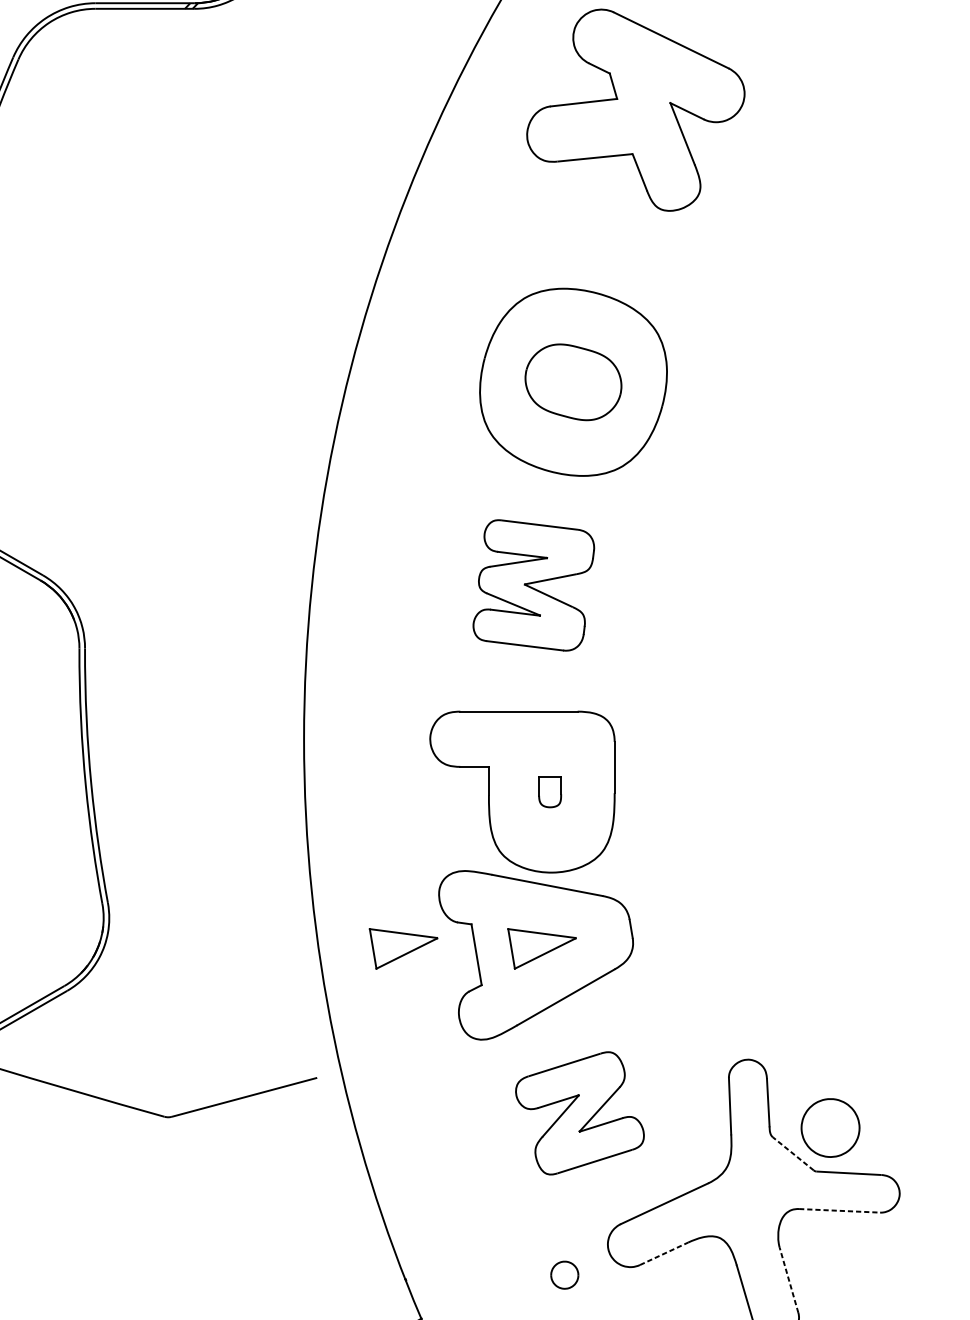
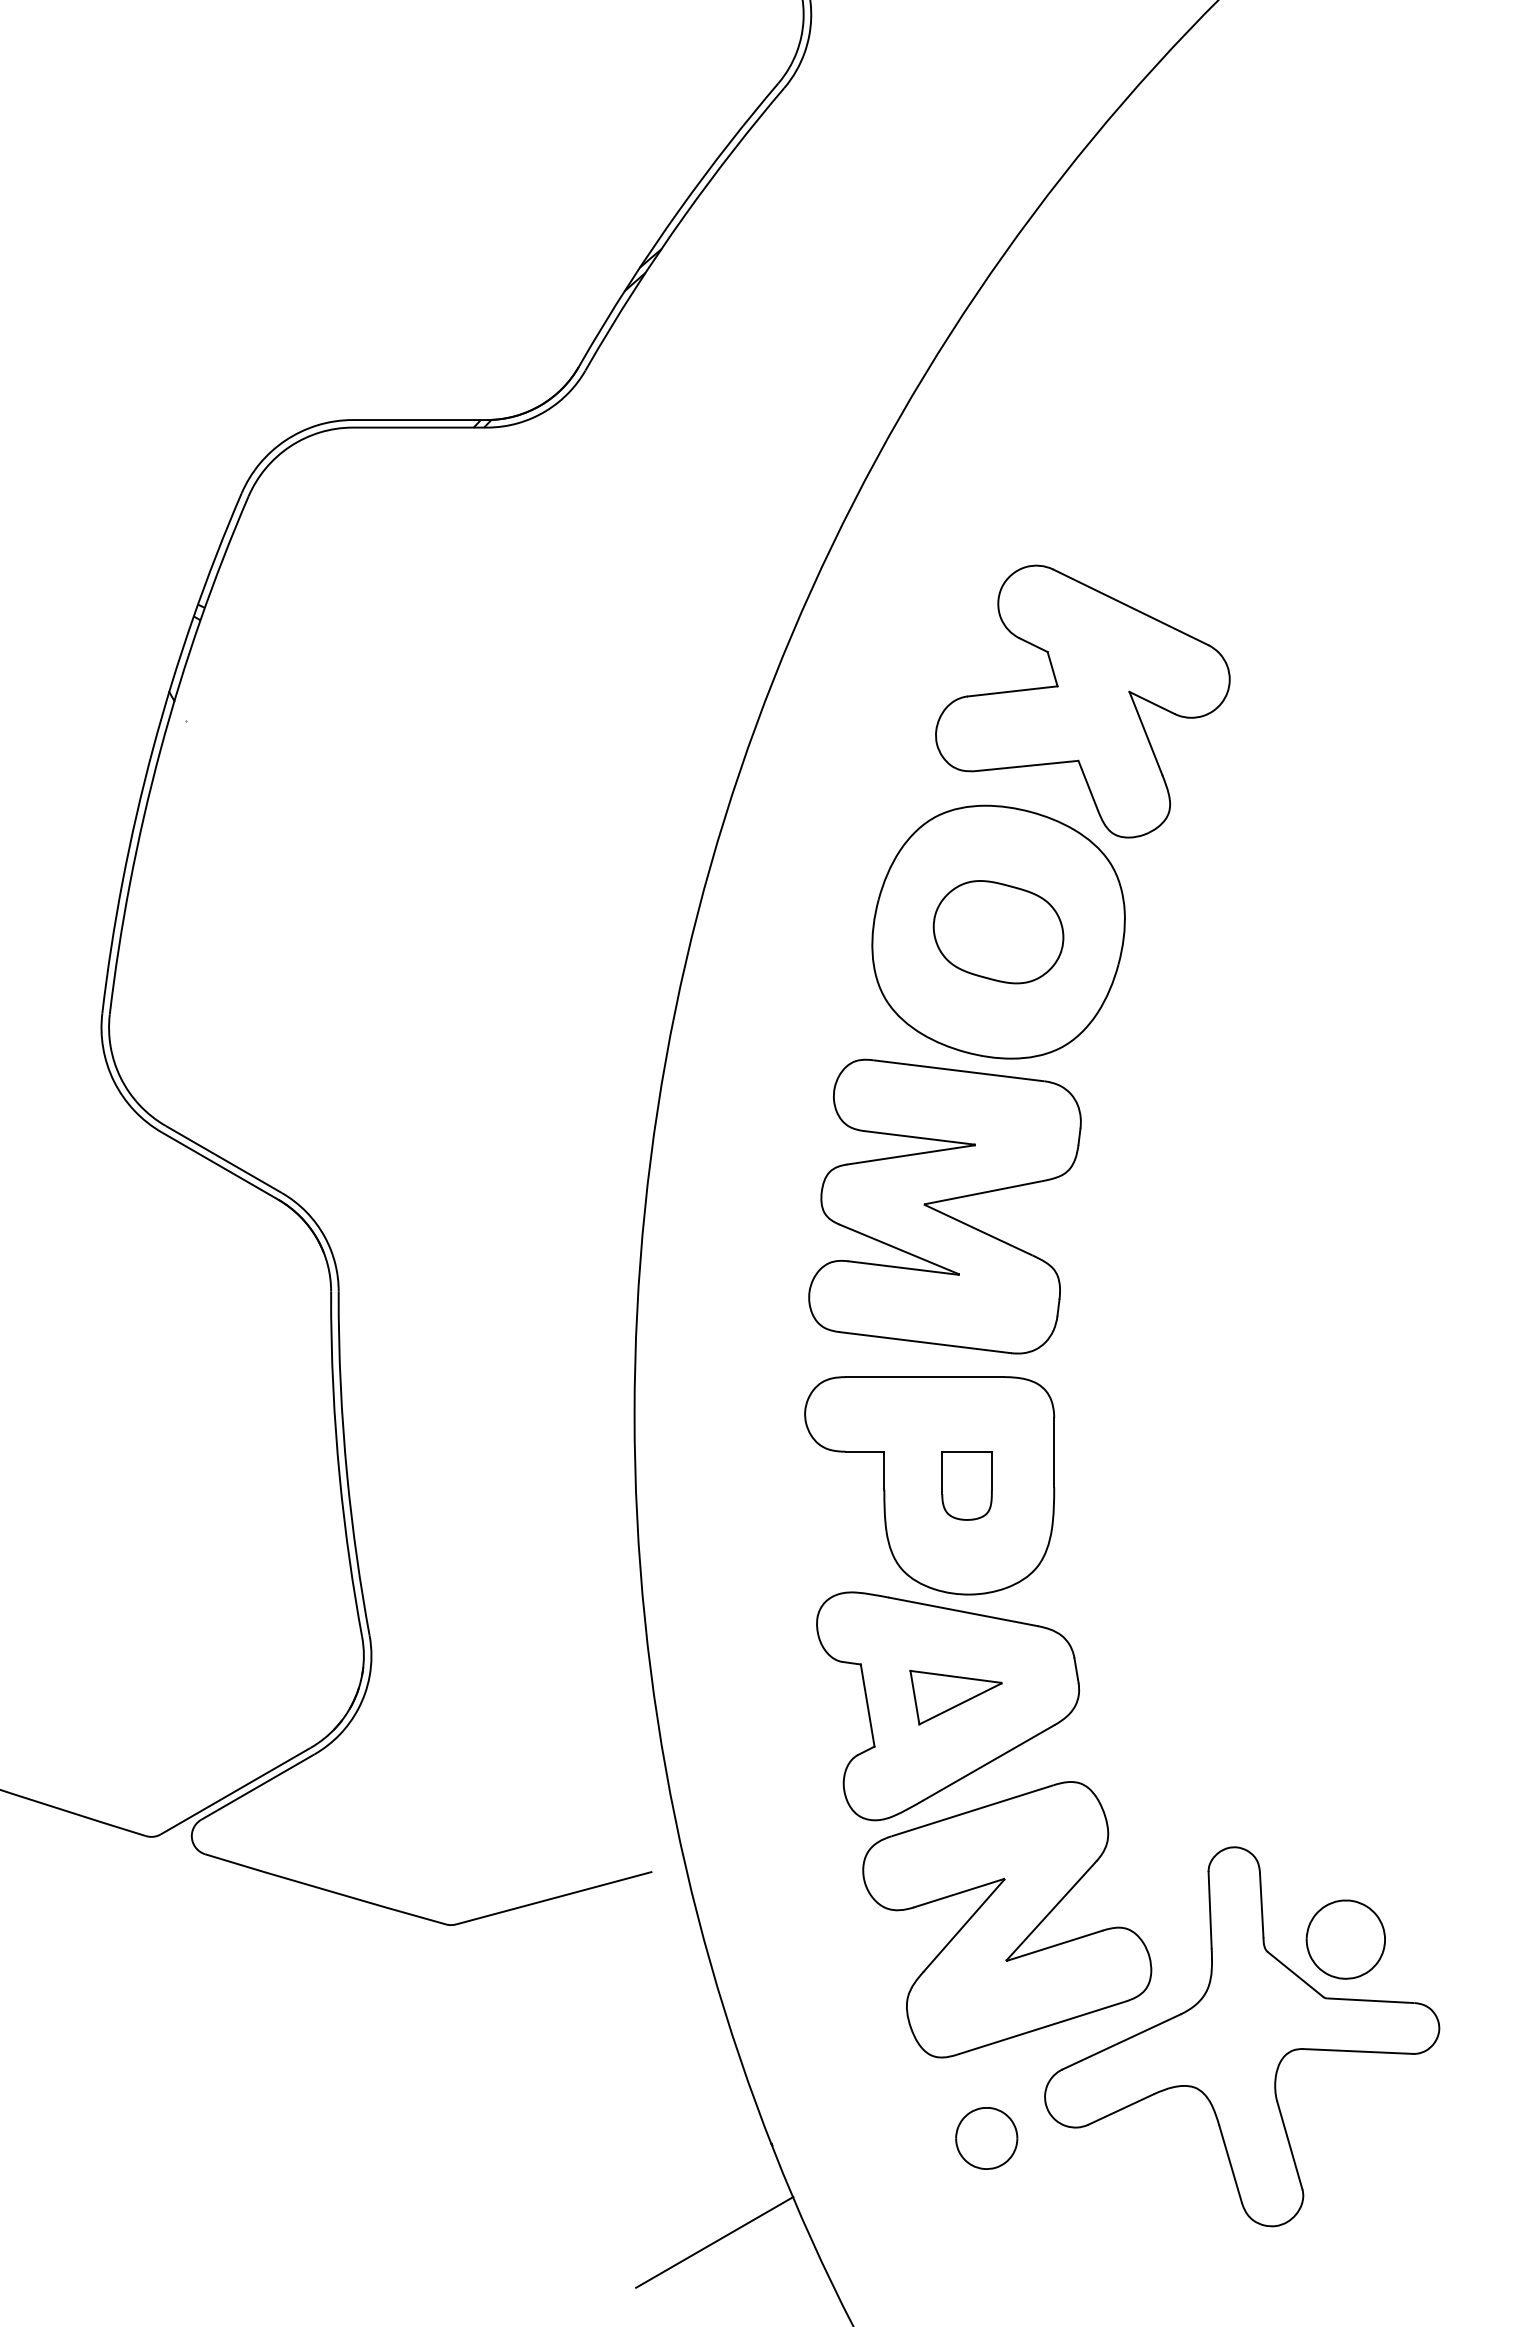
part: (635, 110) -> (1082, 701), moved
part: (533, 585) -> (944, 1206), size x1.67
part: (549, 791) -> (966, 1485), size x1.67
part: (403, 948) -> (768, 1697), removed
part: (580, 1113) -> (1007, 1919), size x1.67
line: (793, 1153) -> (1295, 1974), dashed -> solid
line: (839, 1210) -> (1358, 2051), dashed -> solid
line: (663, 1253) -> (1120, 2109), dashed -> solid
part: (564, 1275) -> (986, 2138), size x1.67
line: (788, 1280) -> (1289, 2145), dashed -> solid

